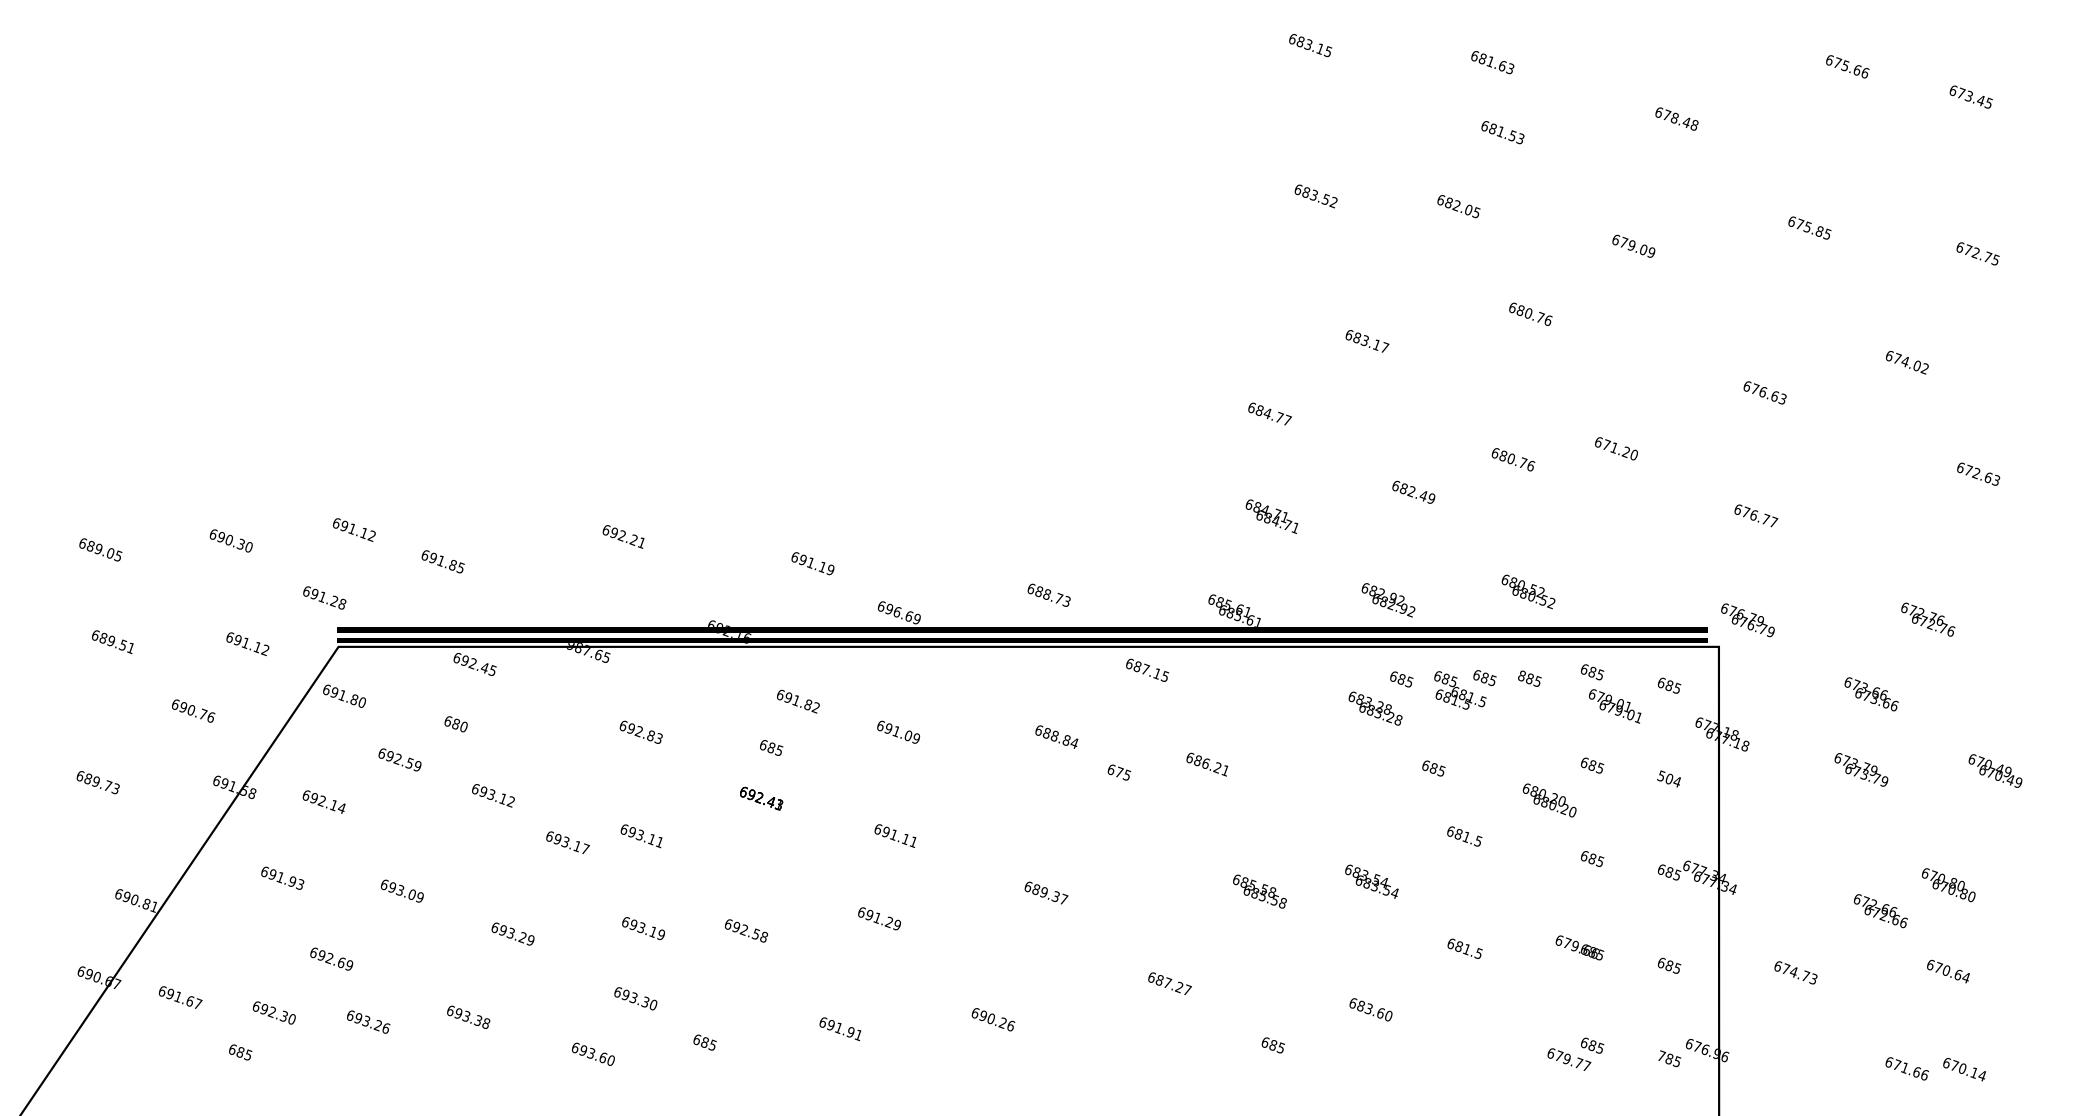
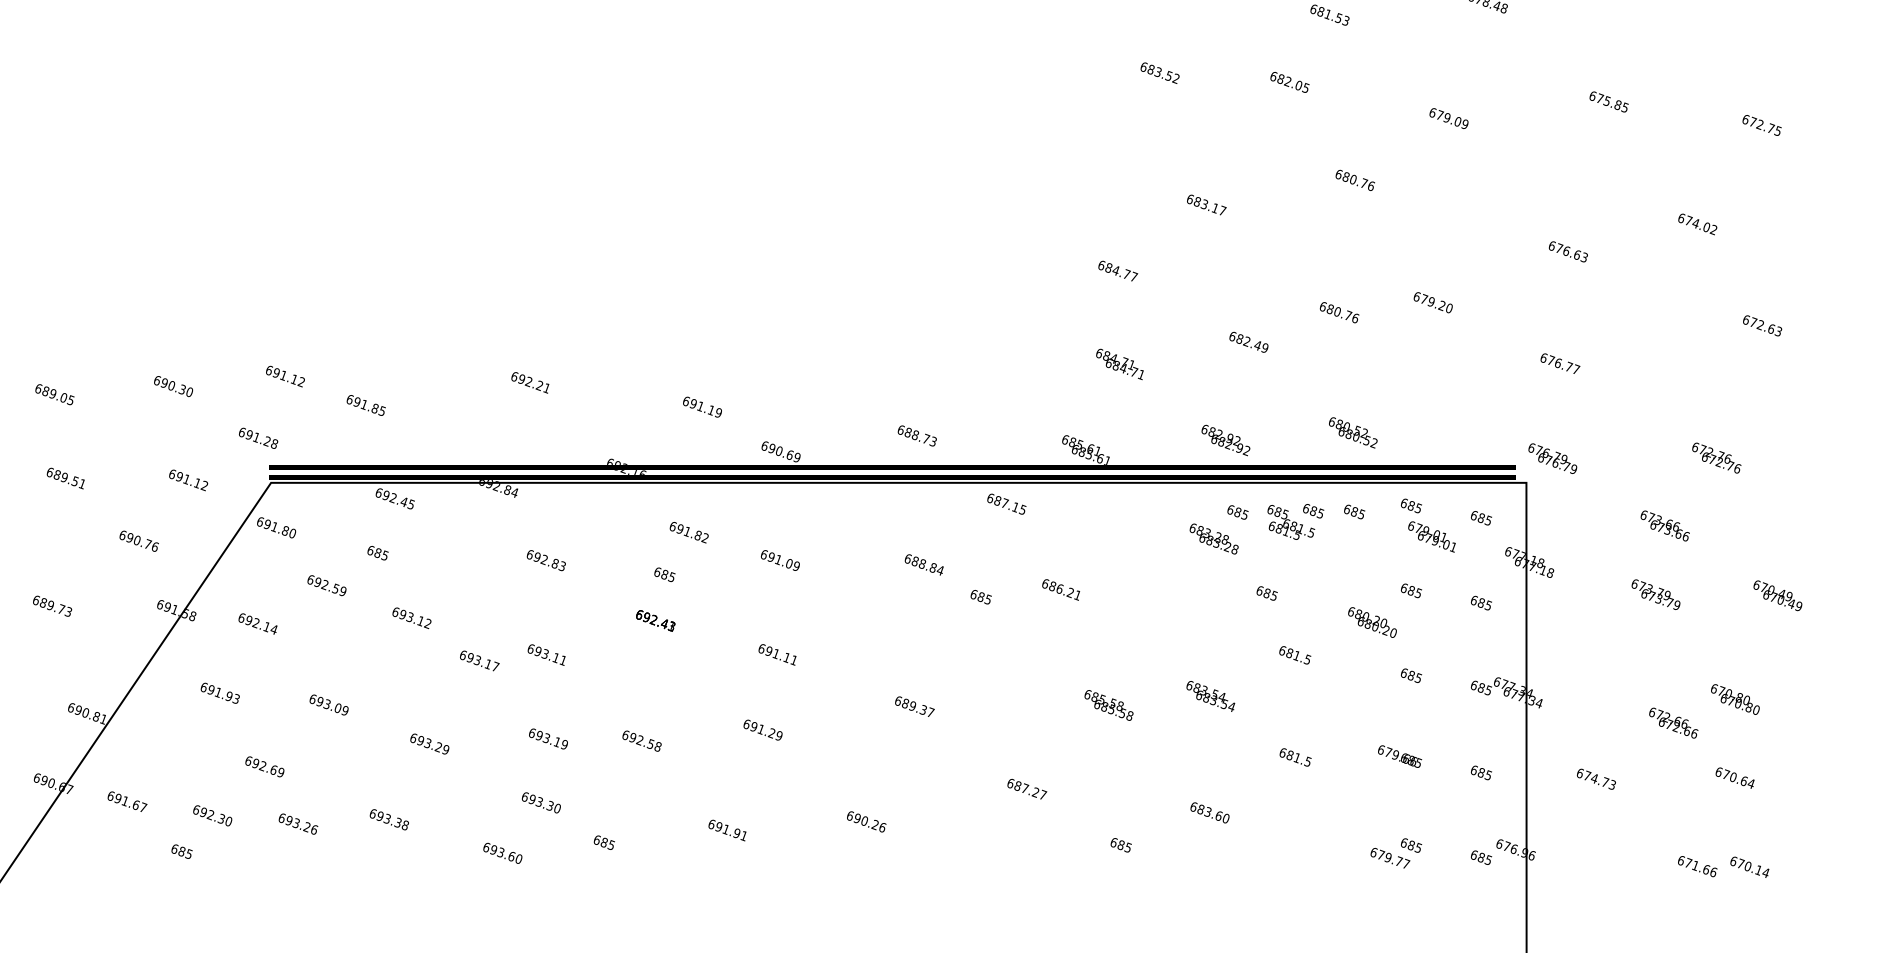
text: (1614, 447) -> (1431, 301), 671.20 -> 679.20
text: (898, 611) -> (780, 450), 696.69 -> 690.69
text: (588, 653) -> (498, 488), 987.65 -> 692.84
text: (1522, 675) -> (1347, 508), 885 -> 685
text: (463, 726) -> (384, 555), 680 -> 685
text: (1119, 771) -> (981, 596), 675 -> 685
text: (1669, 778) -> (1481, 602), 504 -> 685
text: (1661, 1055) -> (1474, 854), 785 -> 685

